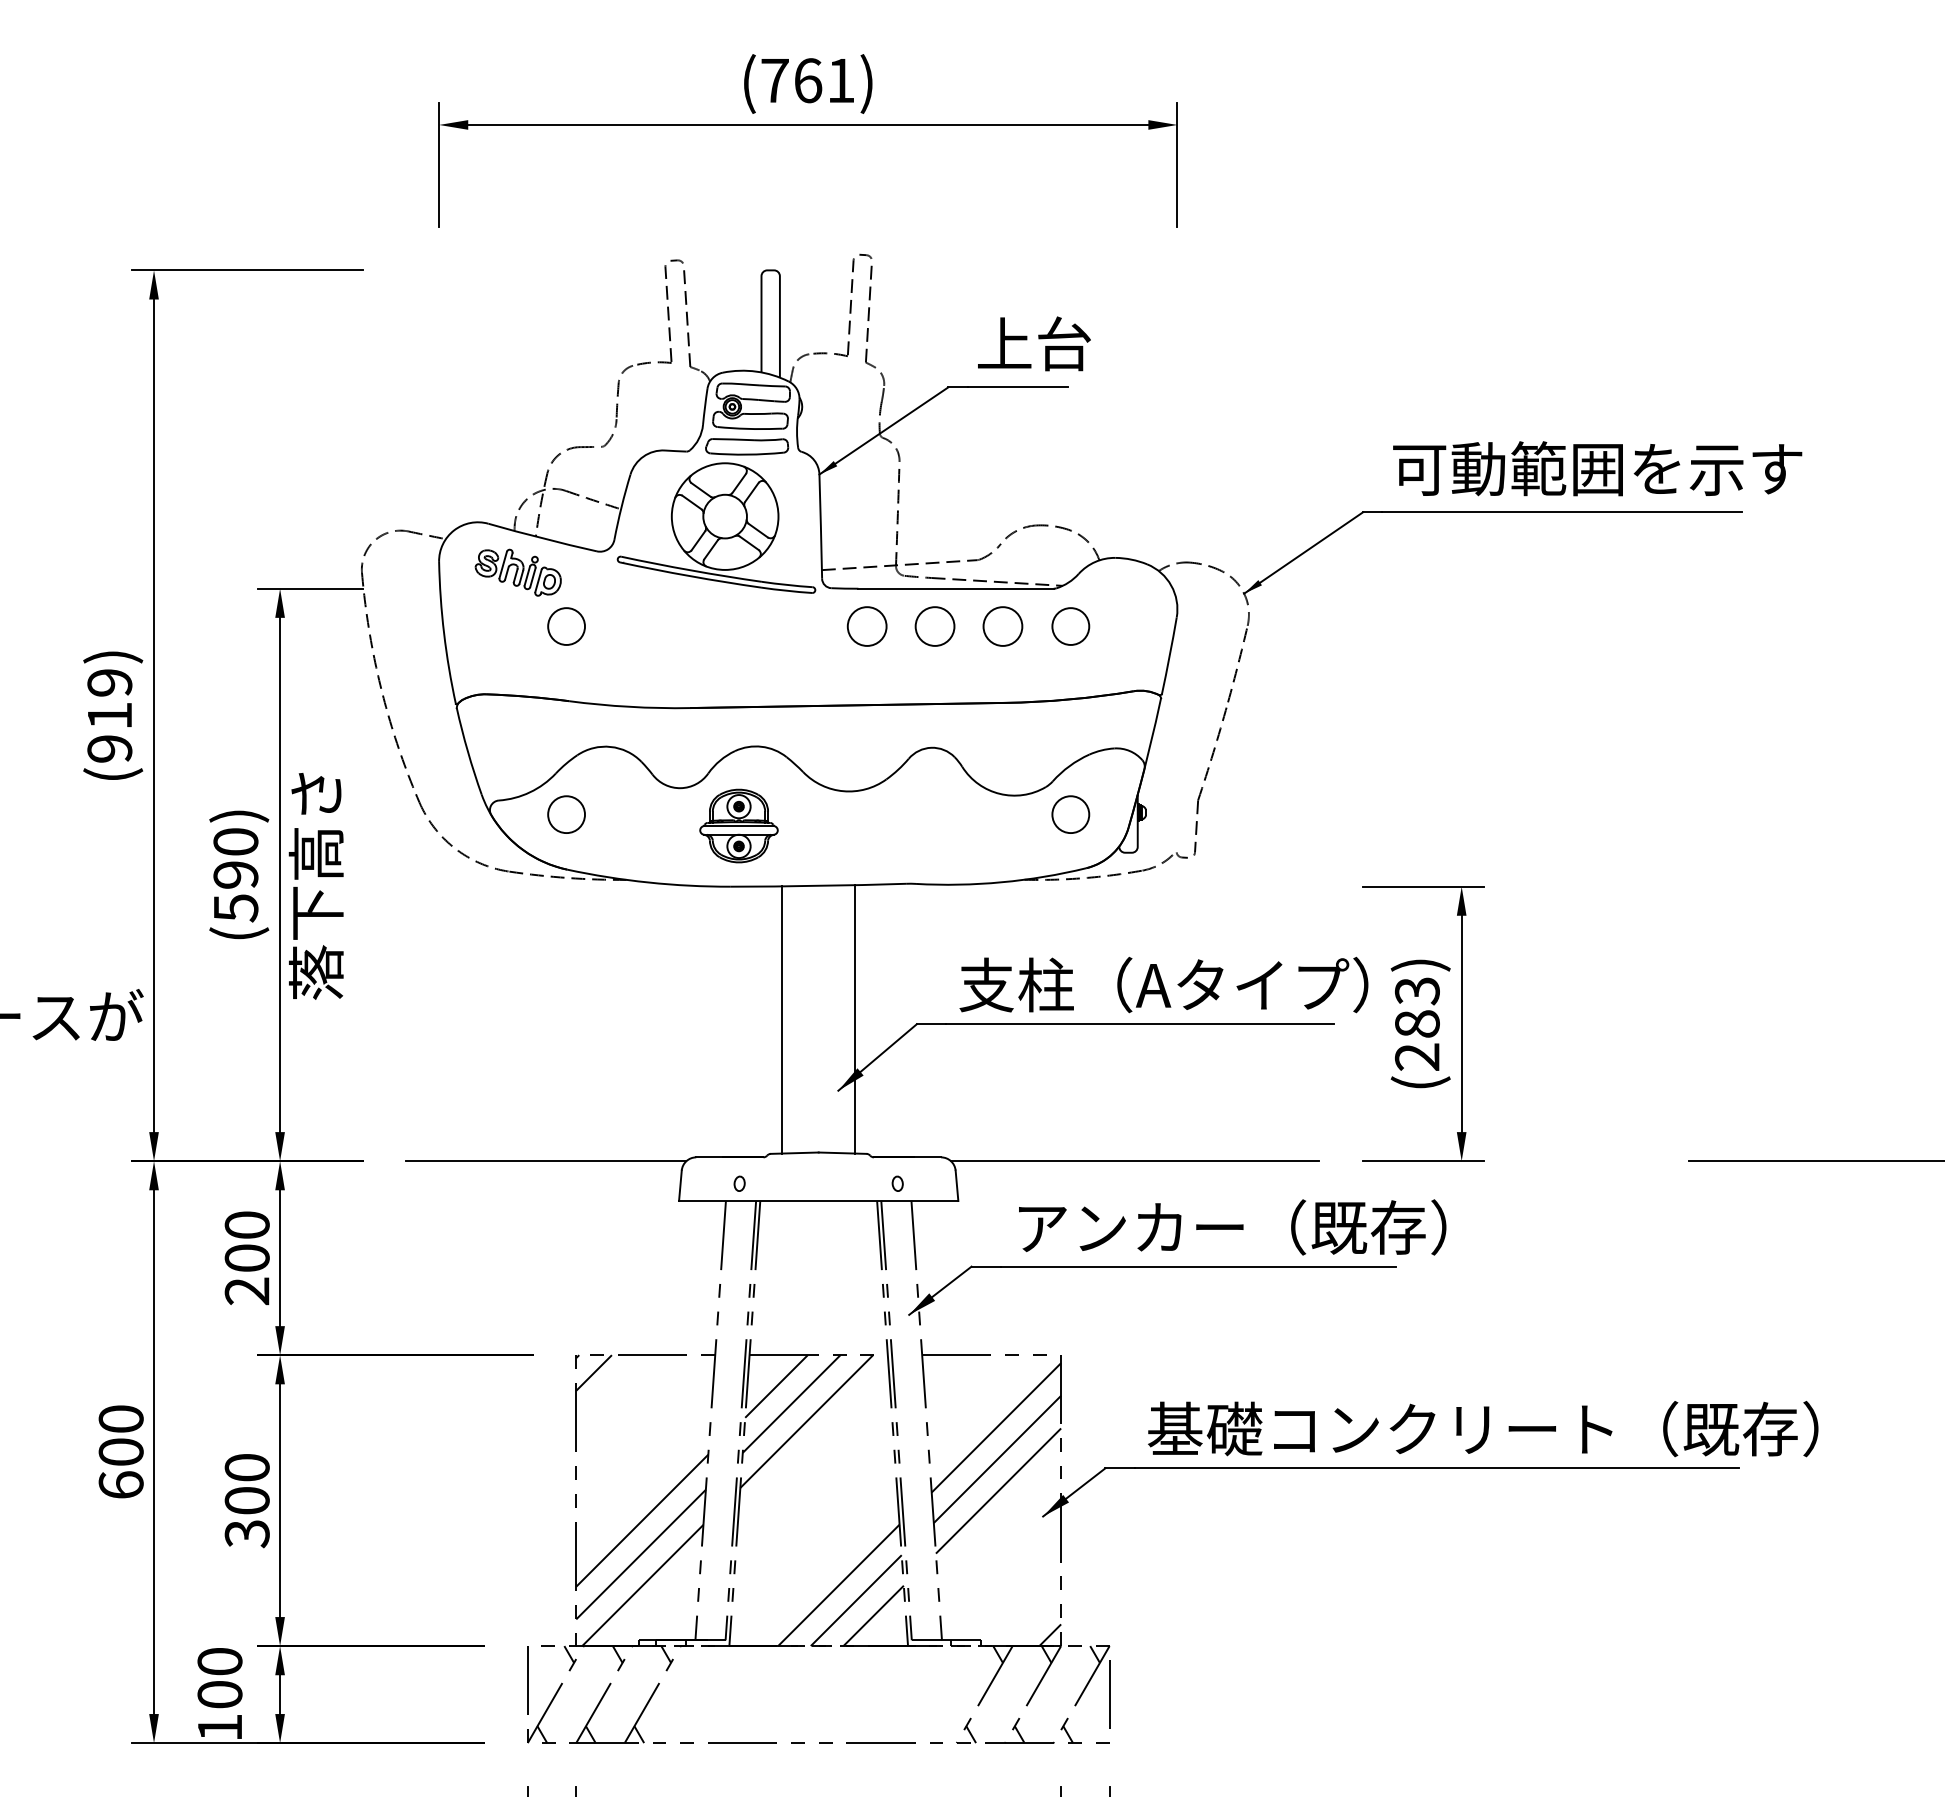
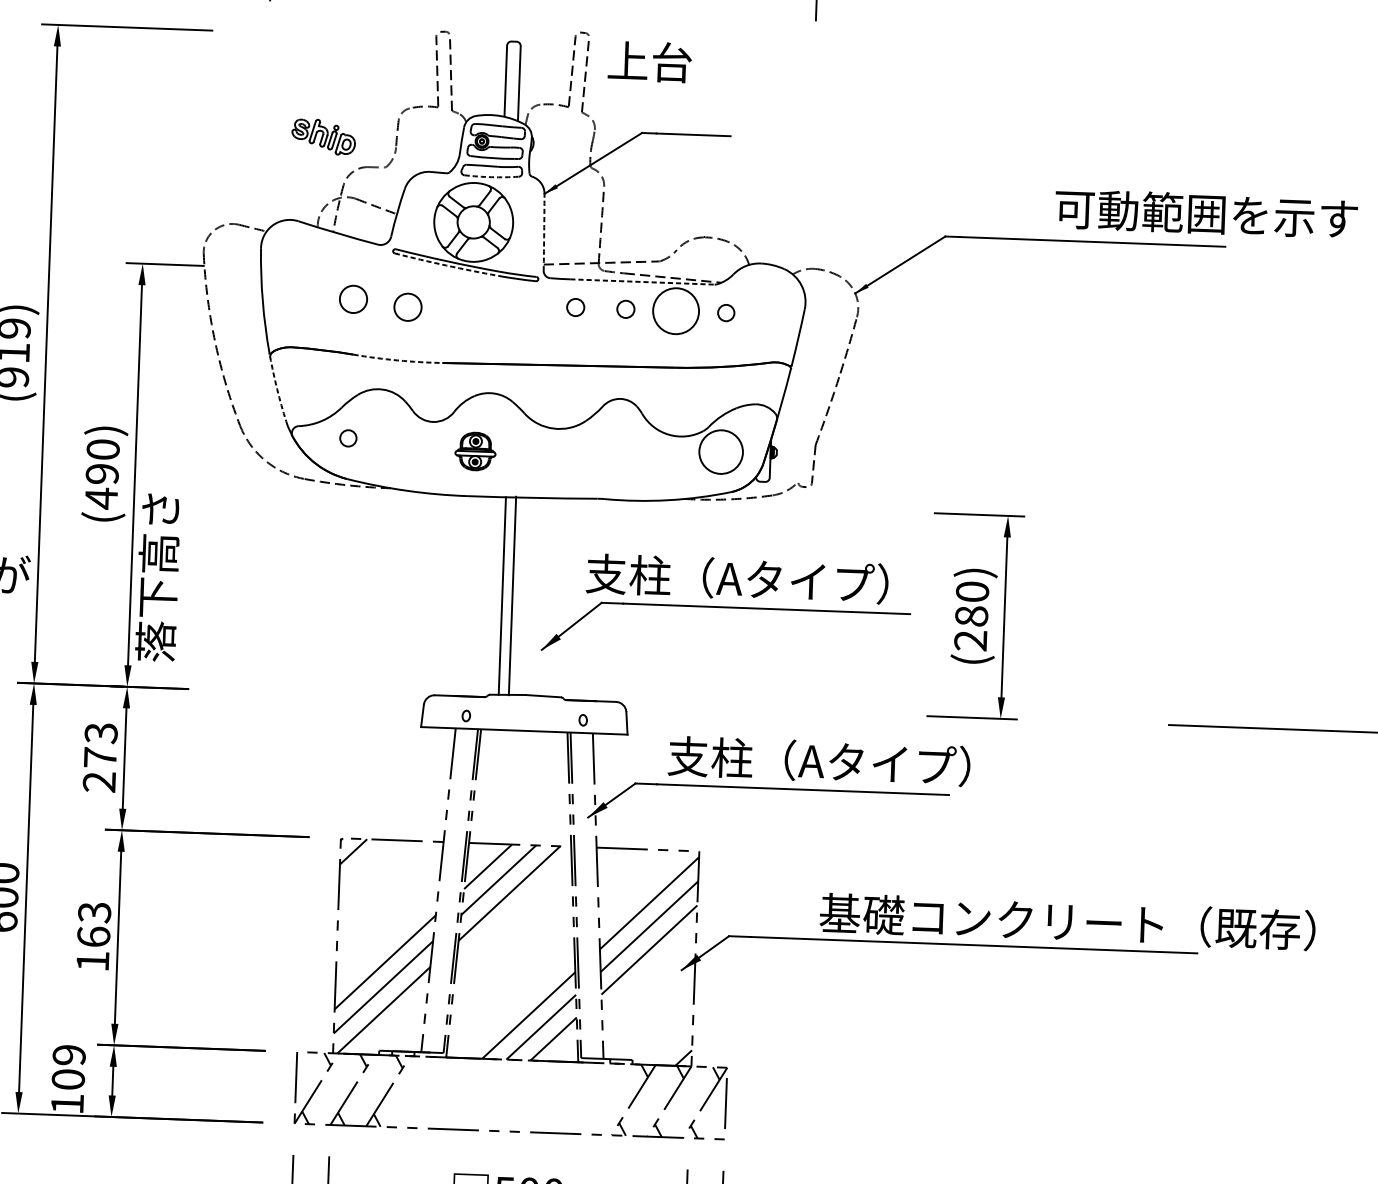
text: (1034, 343) -> (650, 61), moved
arc: (747, 454) -> (491, 177), solid -> dashed
text: (1597, 468) -> (1206, 213), moved
arc: (820, 526) -> (543, 232), solid -> dashed
part: (517, 572) -> (323, 136), moved
arc: (690, 576) -> (446, 265), solid -> dashed
line: (956, 588) -> (642, 281), solid -> dashed
circle: (866, 626) -> (575, 307), size x0.6
circle: (934, 626) -> (625, 309), size x0.6
circle: (1002, 626) -> (675, 311), size x1.6
circle: (1070, 626) -> (726, 313), size x0.6
circle: (640, 634) -> (407, 307), added
arc: (629, 706) -> (397, 360), solid -> dashed
arc: (467, 751) -> (276, 389), solid -> dashed
circle: (566, 814) -> (348, 438), size x0.6
circle: (1070, 814) -> (720, 451), size x1.6
part: (738, 825) -> (475, 451), size x0.7
text: (315, 886) -> (157, 577), moved
text: (236, 908) -> (101, 498), (590) -> (490)
text: (1163, 984) -> (737, 578), moved
text: (1417, 991) -> (972, 592), (283) -> (280)
line: (855, 1019) -> (512, 596), moved
line: (546, 1161) -> (324, 694), removed
line: (1134, 1161) -> (758, 710), removed
text: (1230, 1227) -> (827, 761), アンカー（既存） -> 支柱（Aタイプ）
text: (246, 1241) -> (100, 745), 200 -> 273
text: (1483, 1429) -> (1067, 922), moved
text: (246, 1501) -> (93, 937), 300 -> 163
text: (219, 1661) -> (68, 1055), 100 -> 109

